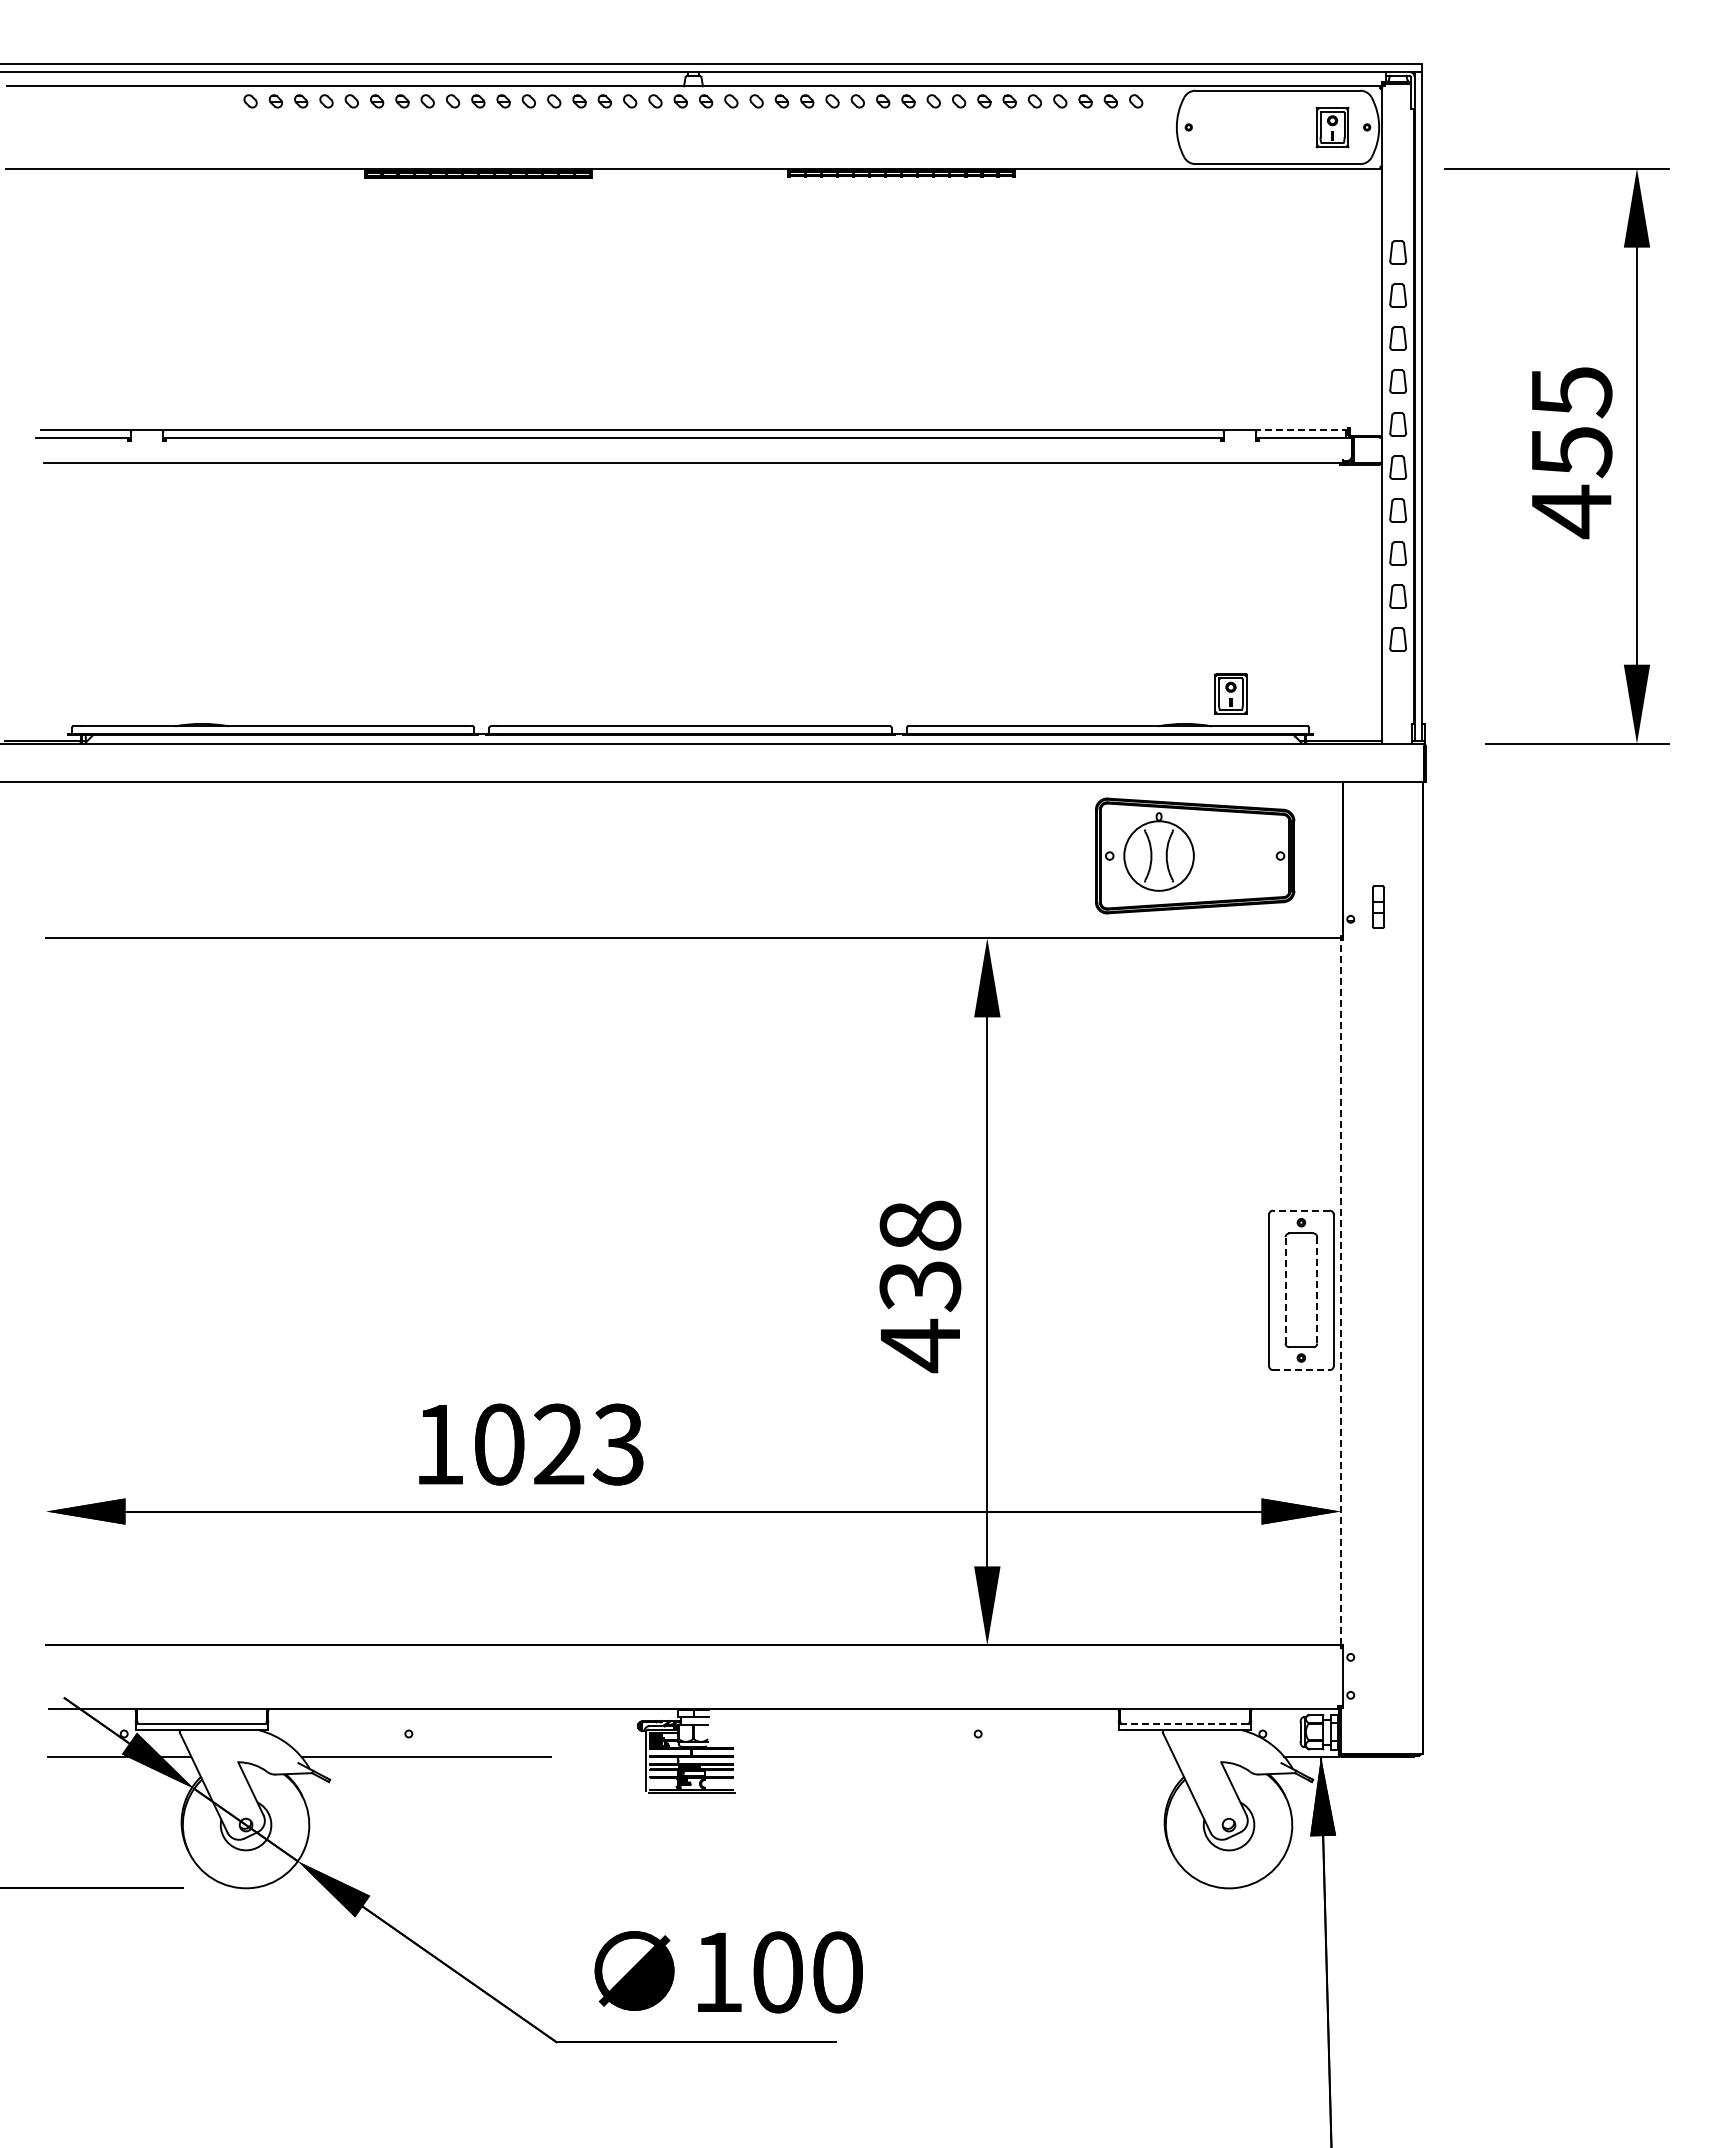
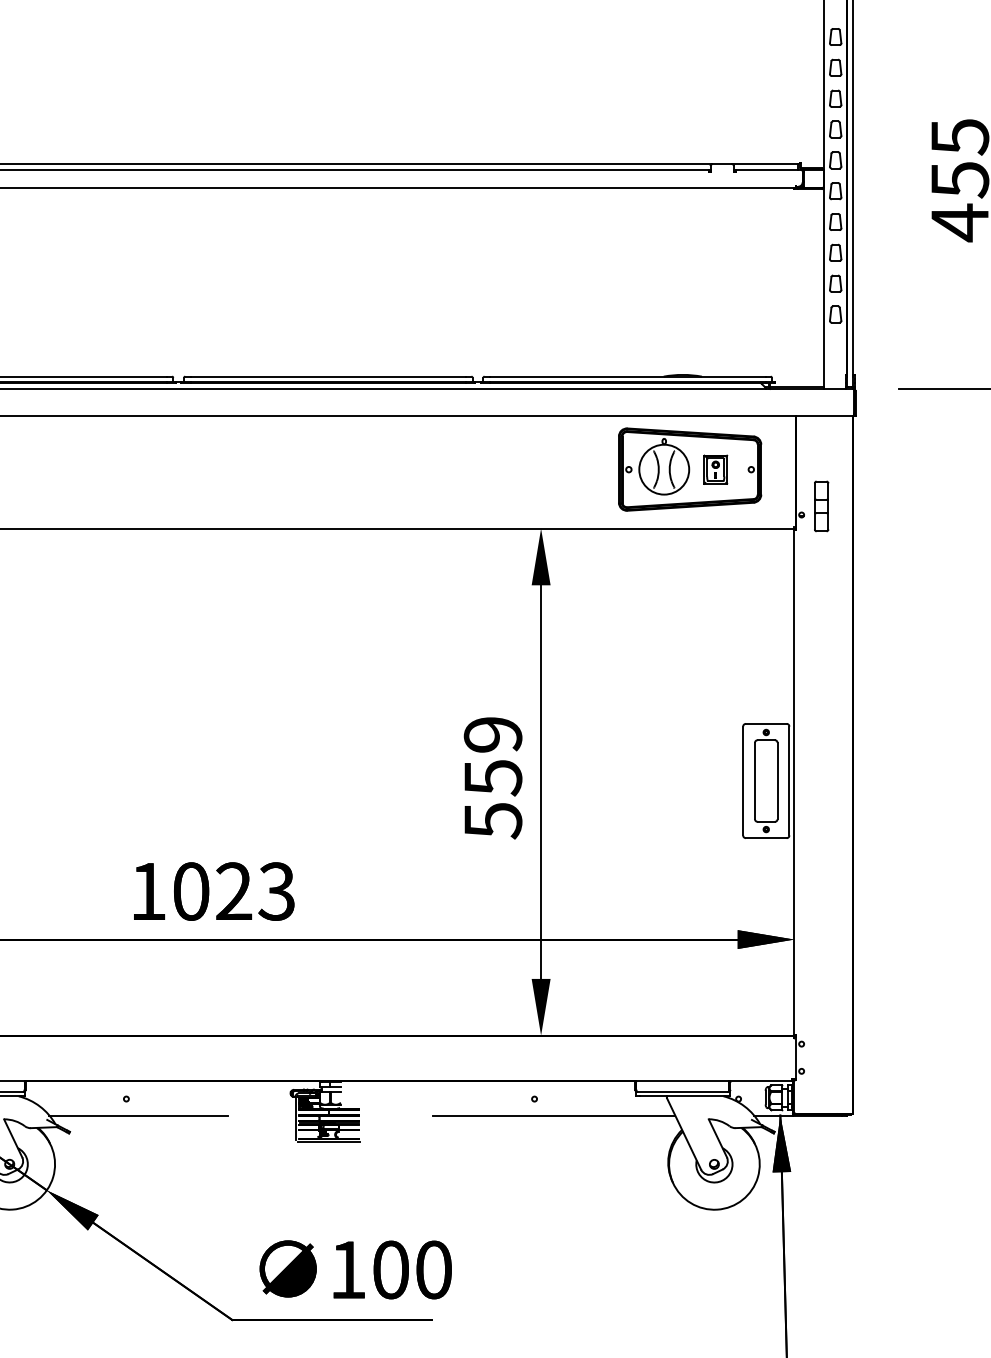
line: (1300, 430) -> (765, 164), dashed -> solid
part: (1230, 693) -> (715, 469), moved
part: (1378, 906) -> (821, 505), size x1.67
line: (1300, 1210) -> (765, 723), dashed -> solid
text: (920, 1286) -> (493, 778), 438 -> 559
line: (1285, 1289) -> (754, 780), dashed -> solid
line: (1317, 1290) -> (777, 781), dashed -> solid
line: (1340, 1292) -> (794, 782), dashed -> solid
line: (1301, 1370) -> (766, 838), dashed -> solid
line: (1184, 1723) -> (682, 1091), dashed -> solid
line: (1004, 1757) -> (553, 1115), added

